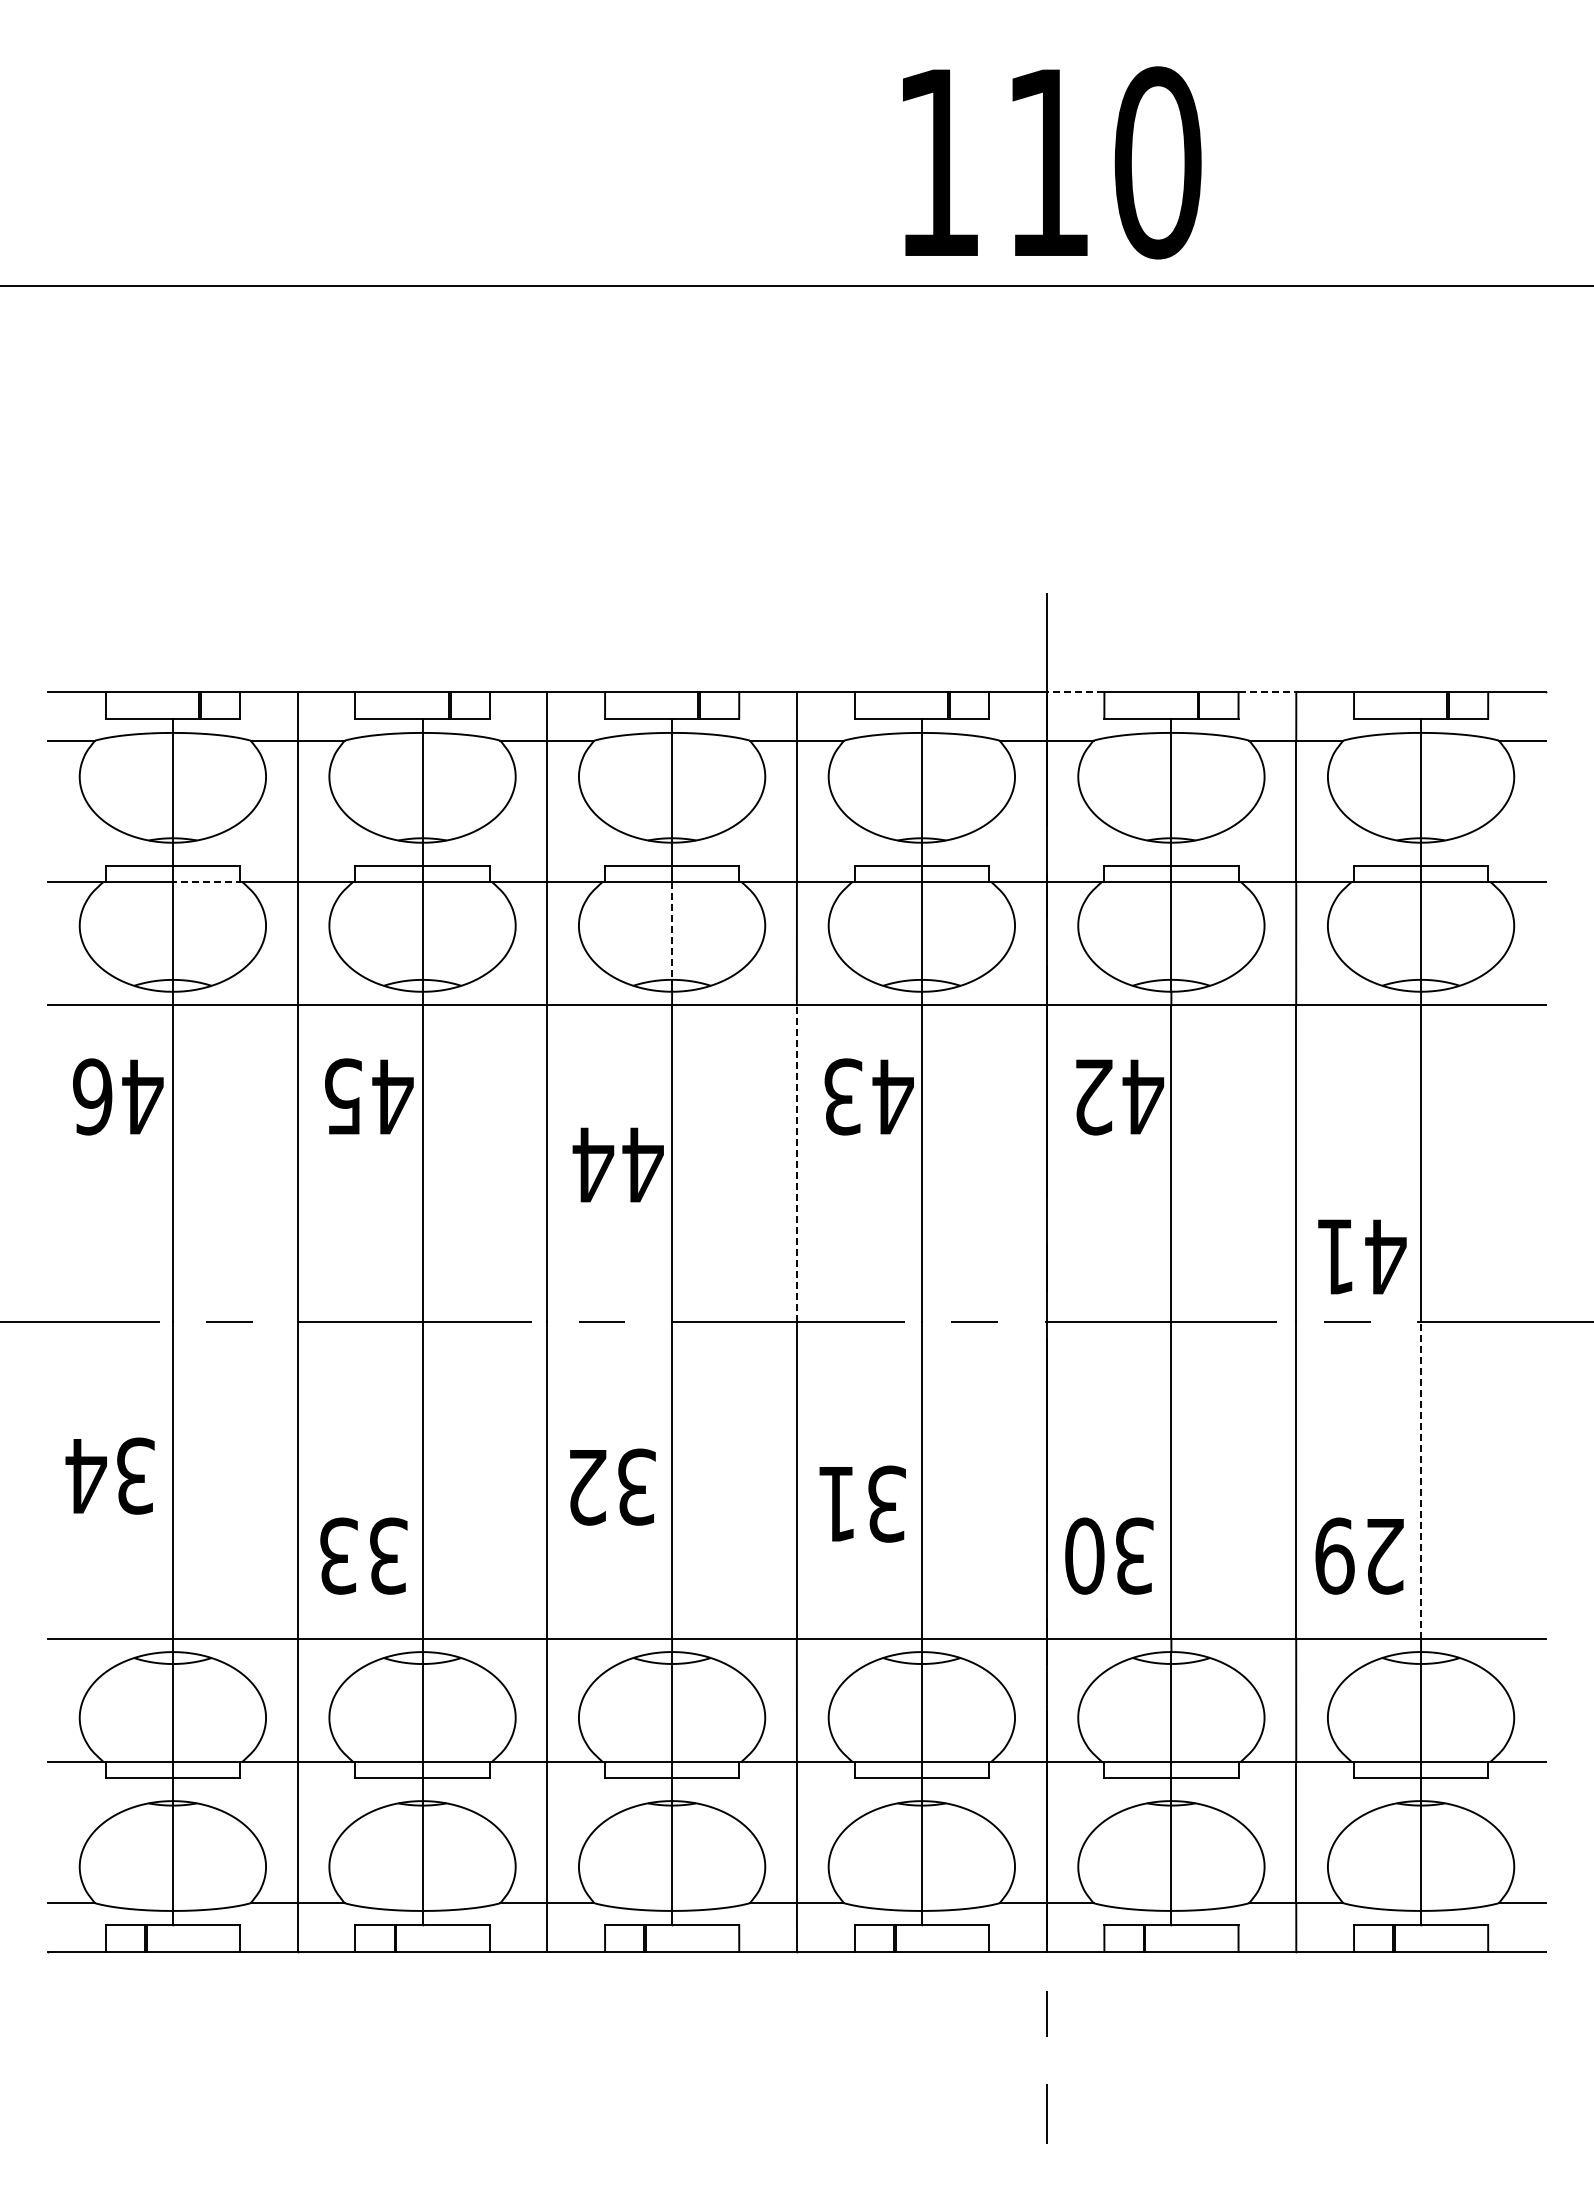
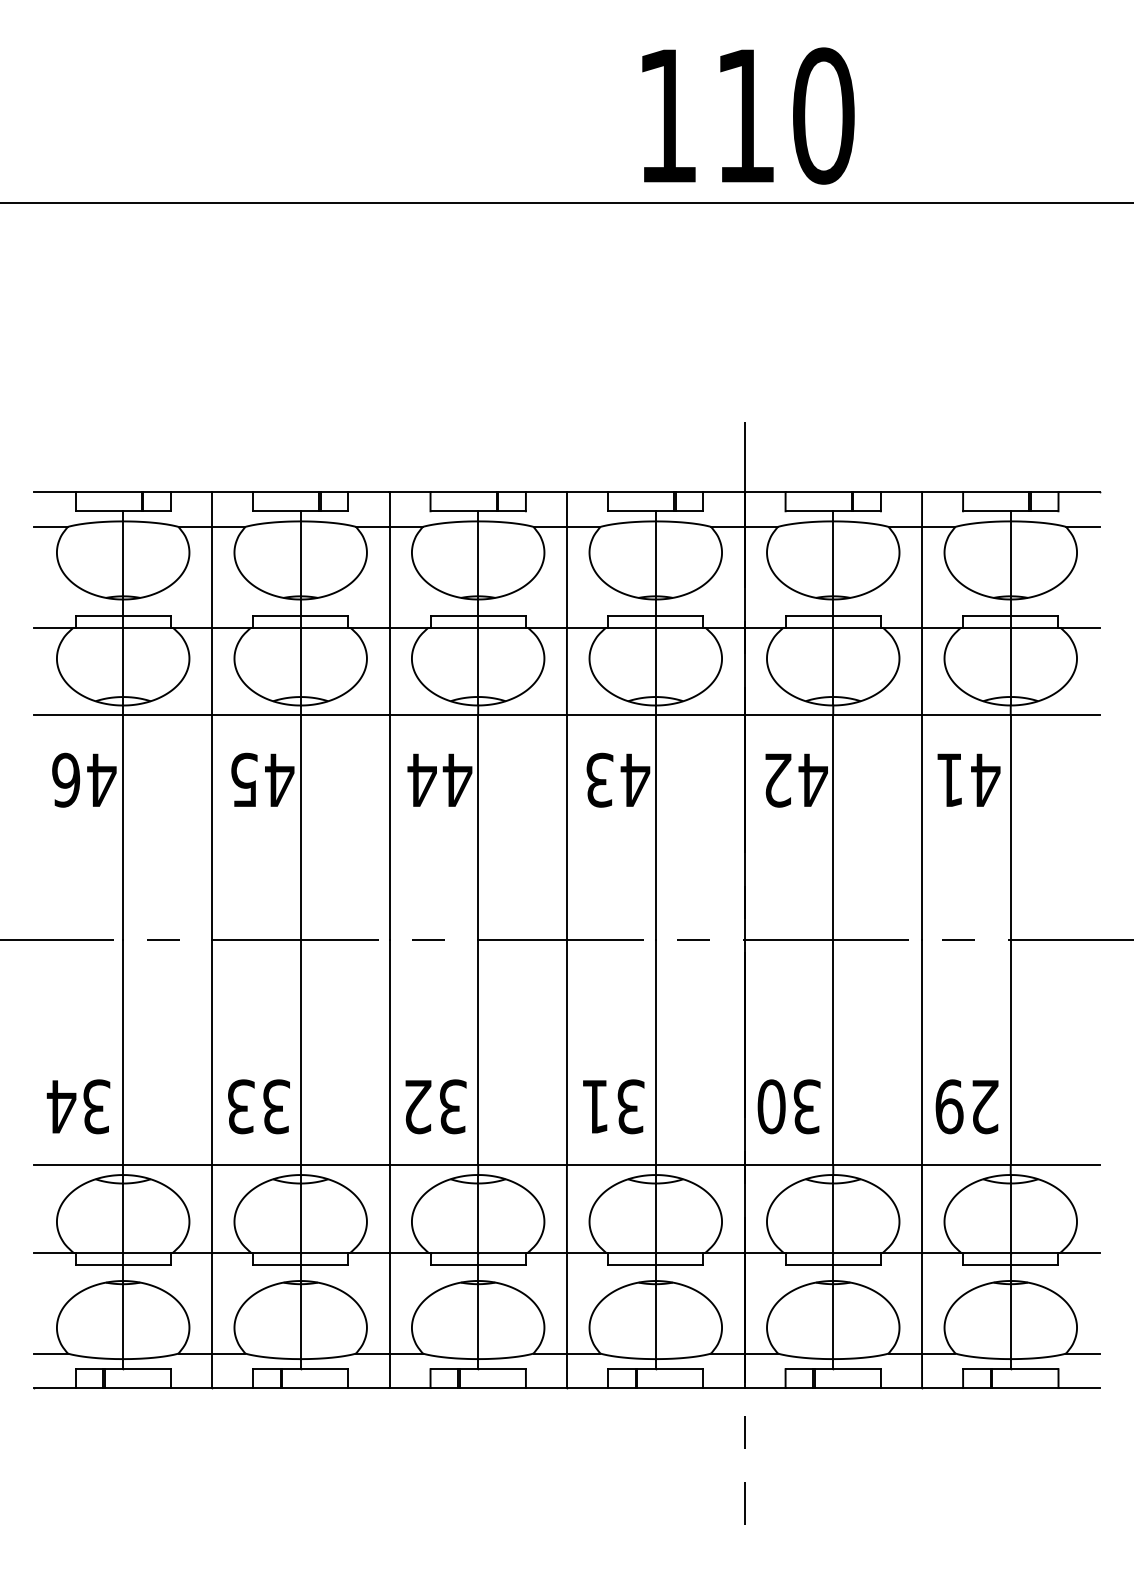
line: (1075, 692) -> (765, 492), dashed -> solid
line: (1267, 692) -> (901, 492), dashed -> solid
line: (207, 882) -> (147, 627), dashed -> solid
line: (672, 931) -> (478, 662), dashed -> solid
line: (796, 1163) -> (566, 827), dashed -> solid
text: (617, 1164) -> (439, 779), moved
text: (1362, 1256) -> (969, 779), moved
text: (109, 1475) -> (78, 1106), moved
line: (1421, 1479) -> (1011, 1052), dashed -> solid
text: (612, 1486) -> (435, 1106), moved
text: (862, 1503) -> (613, 1106), moved

